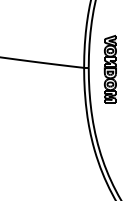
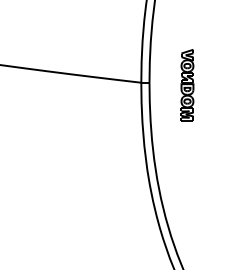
part: (109, 69) -> (186, 85), size x0.6

